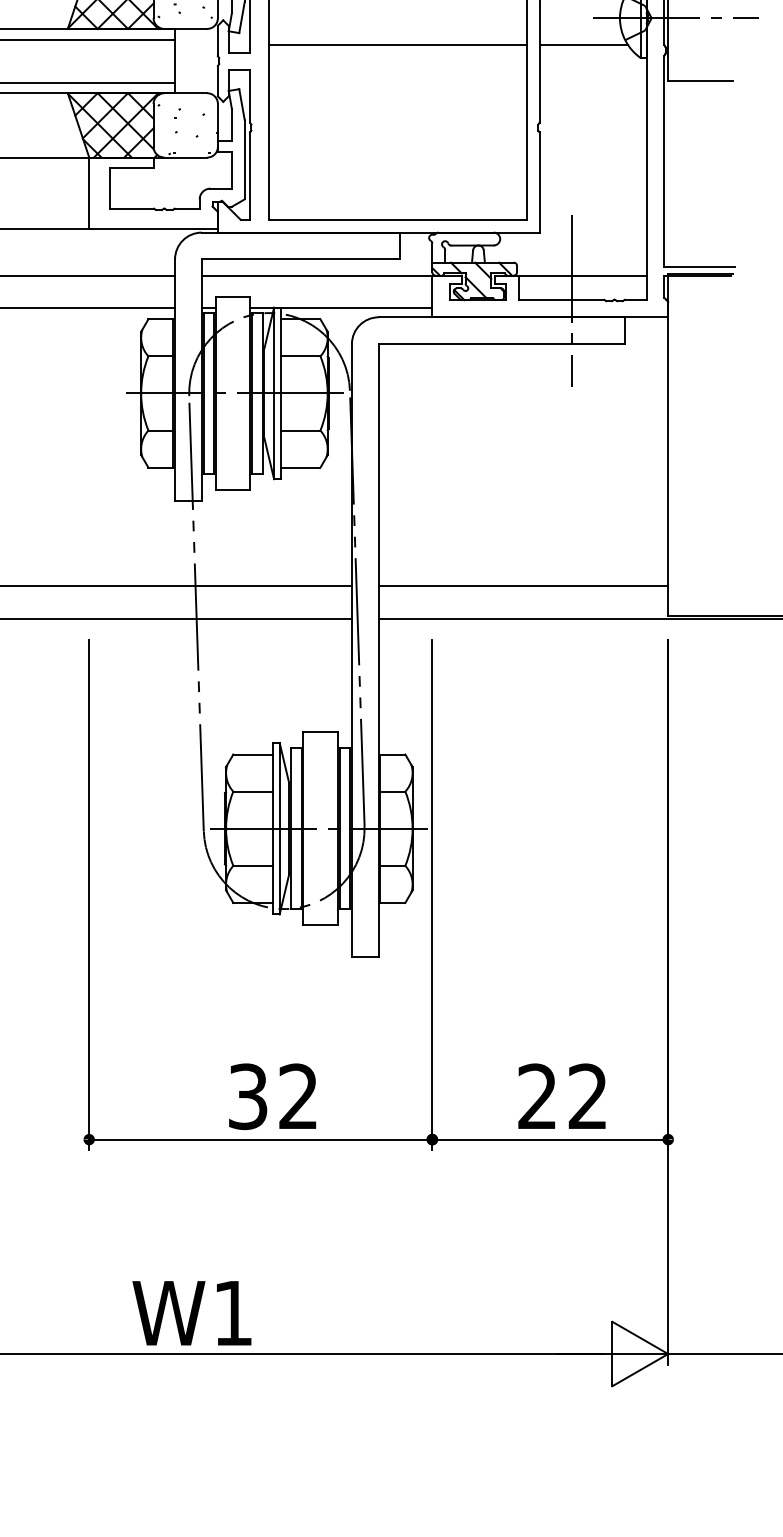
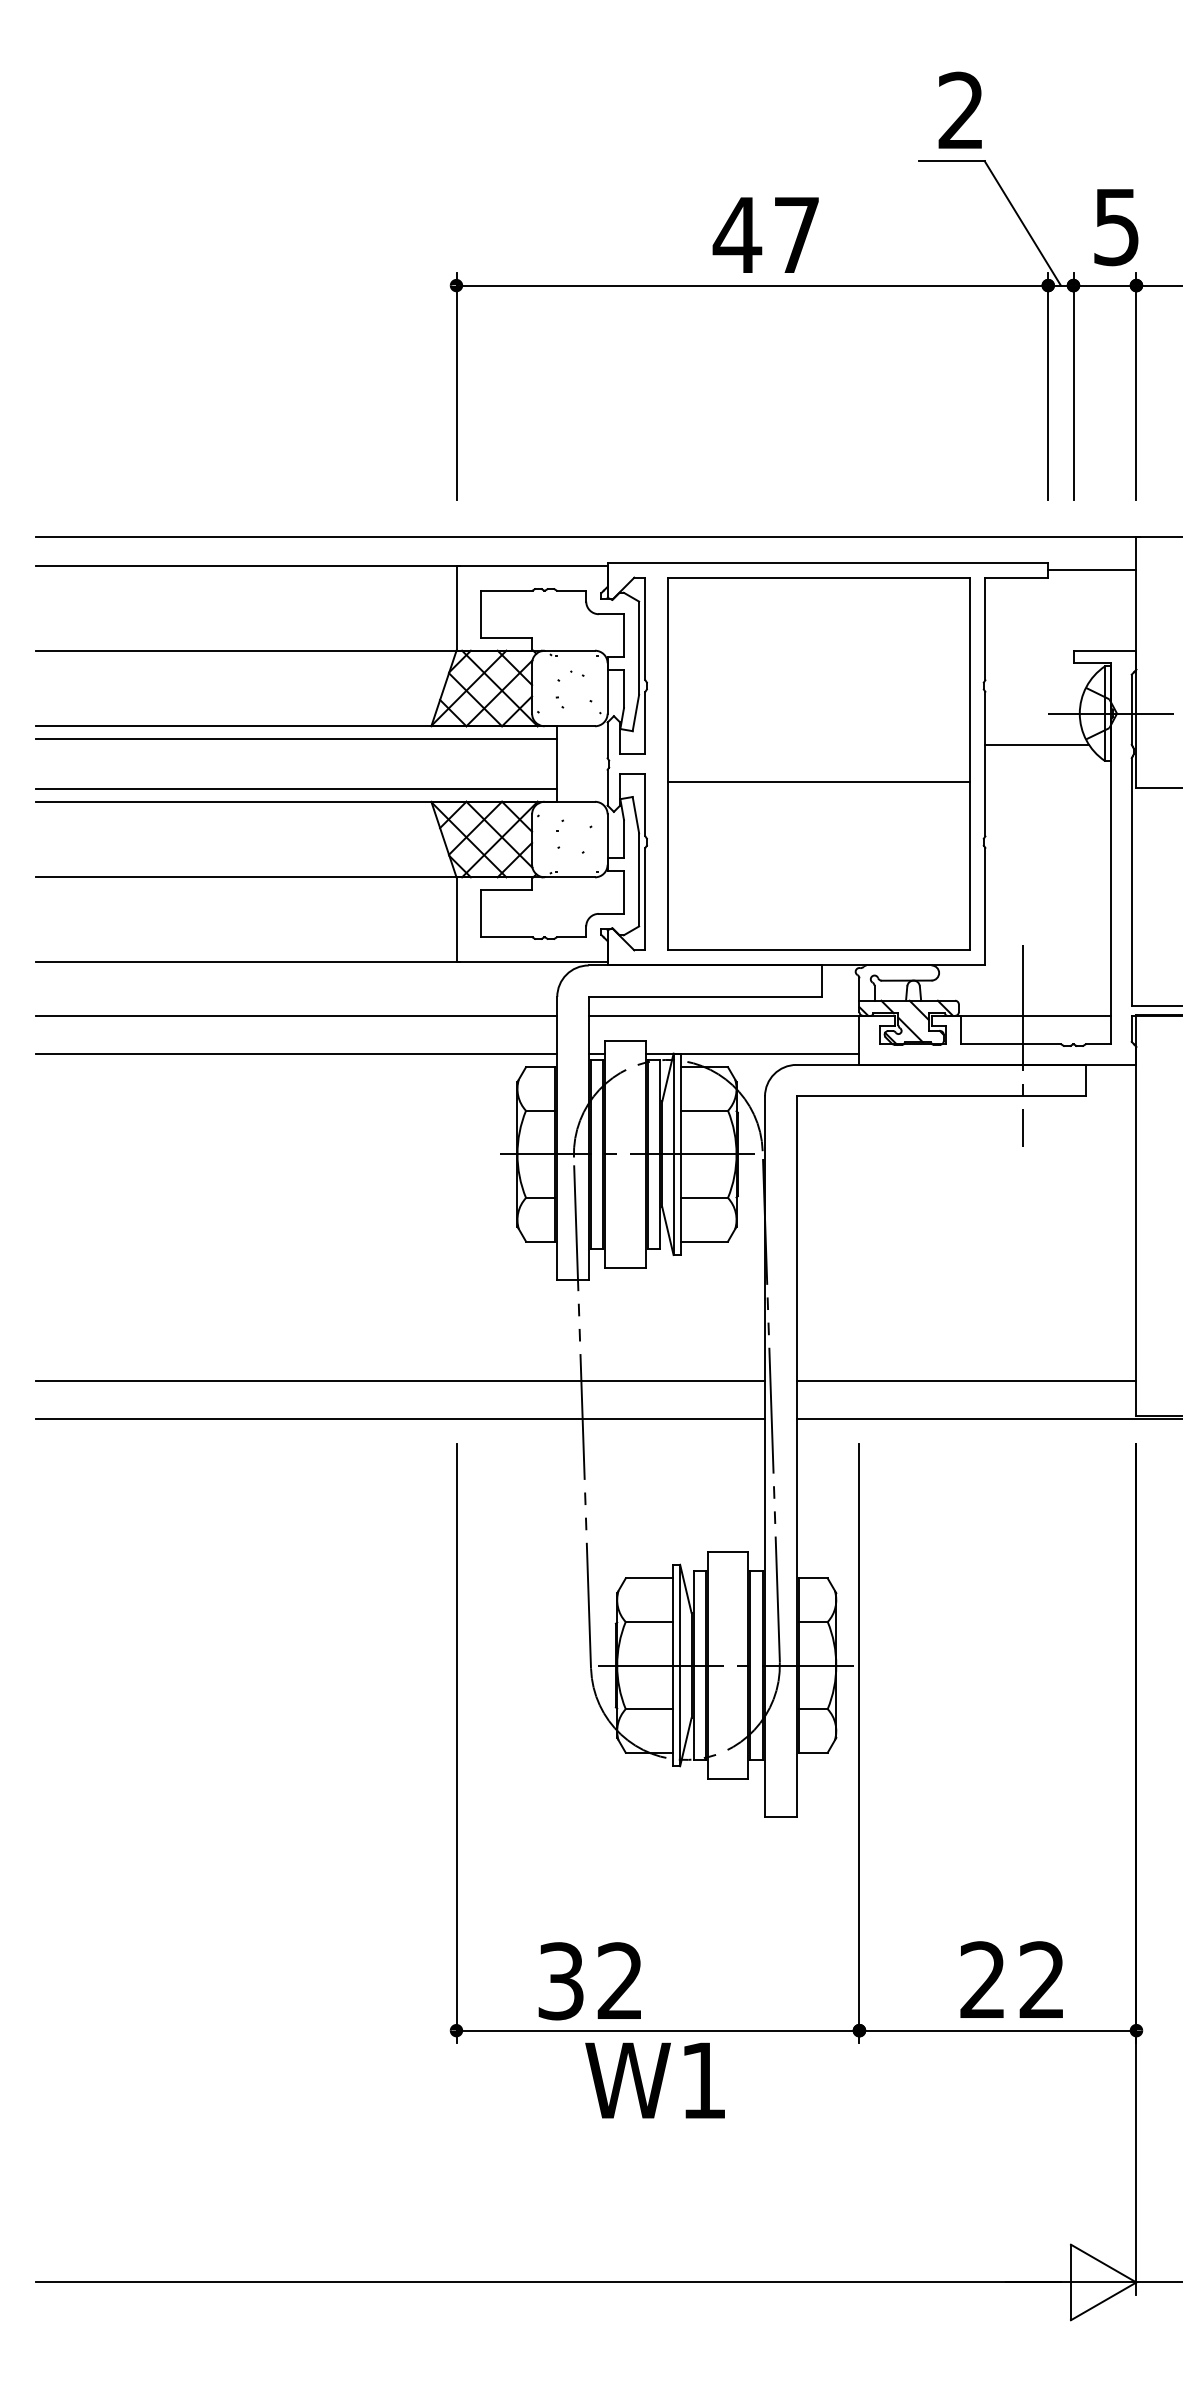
line: (398, 45) -> (819, 782), moved
text: (272, 1096) -> (589, 1981), moved
text: (191, 1313) -> (654, 2080), moved

